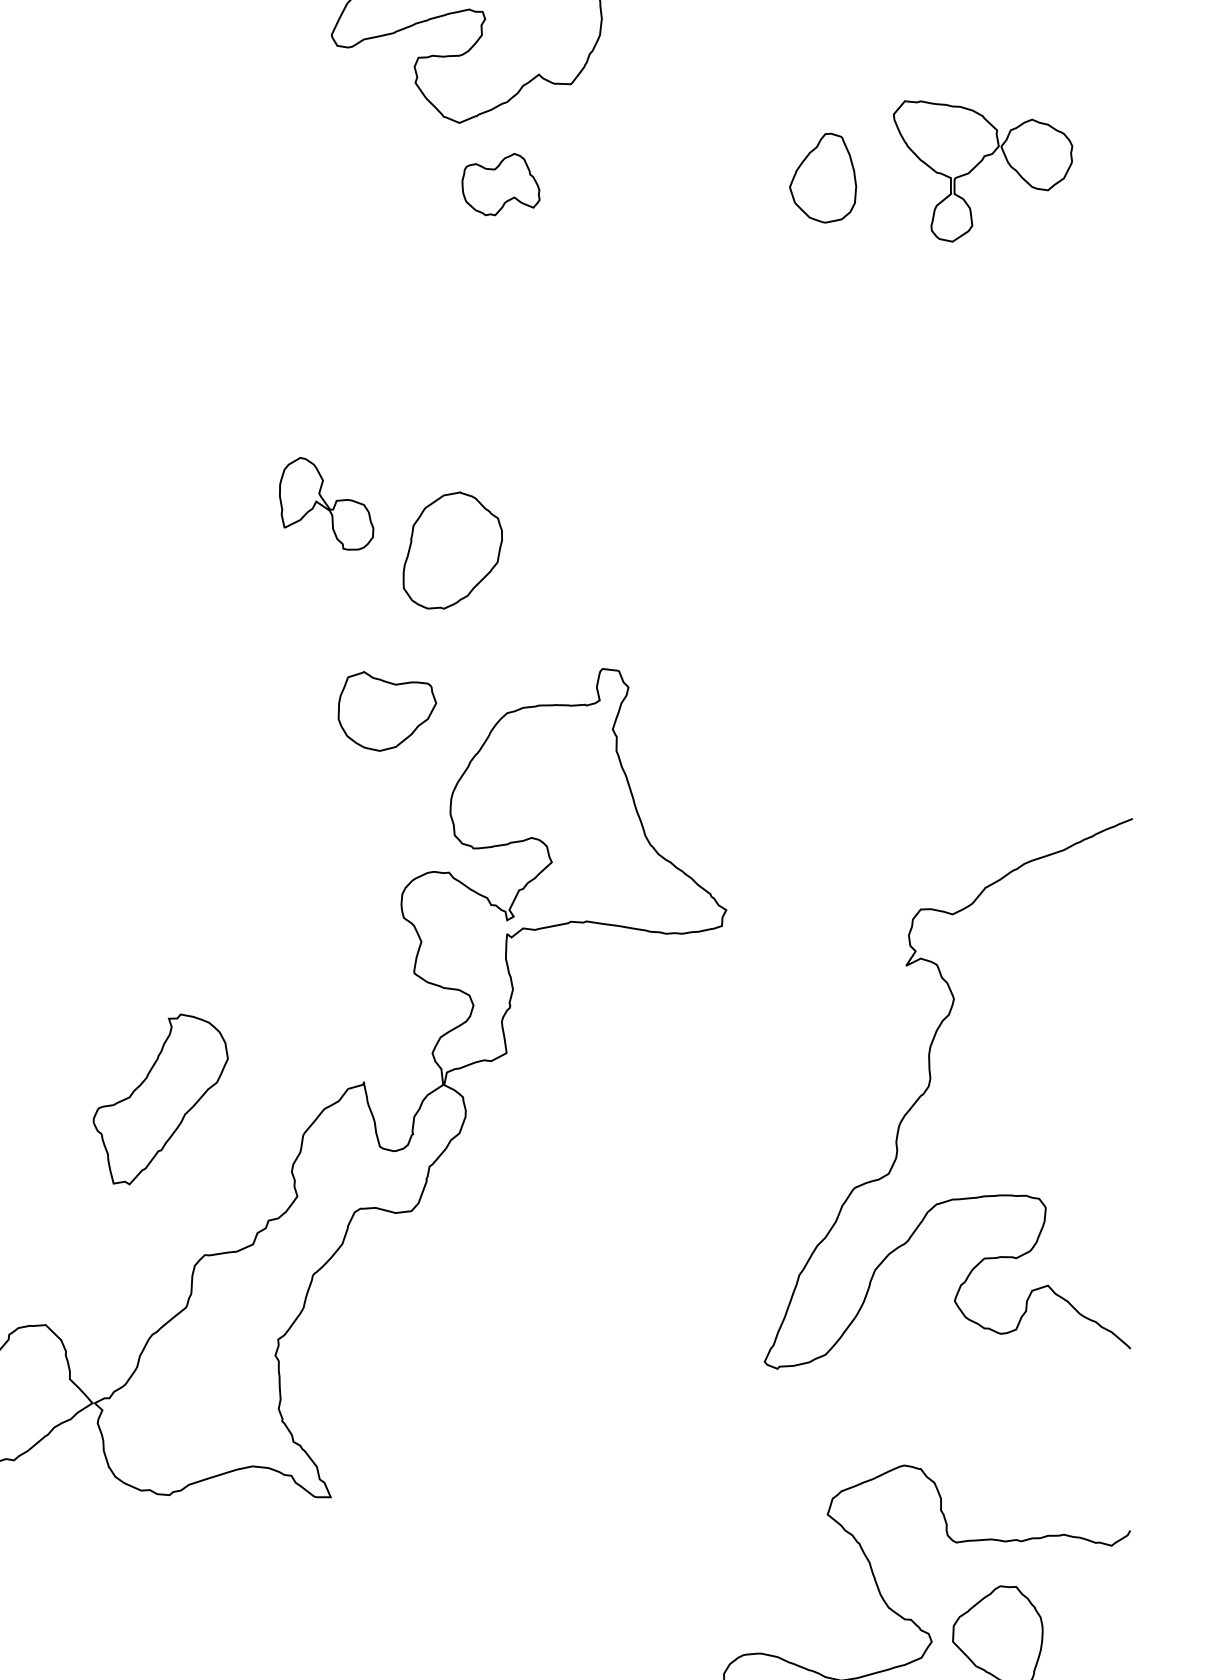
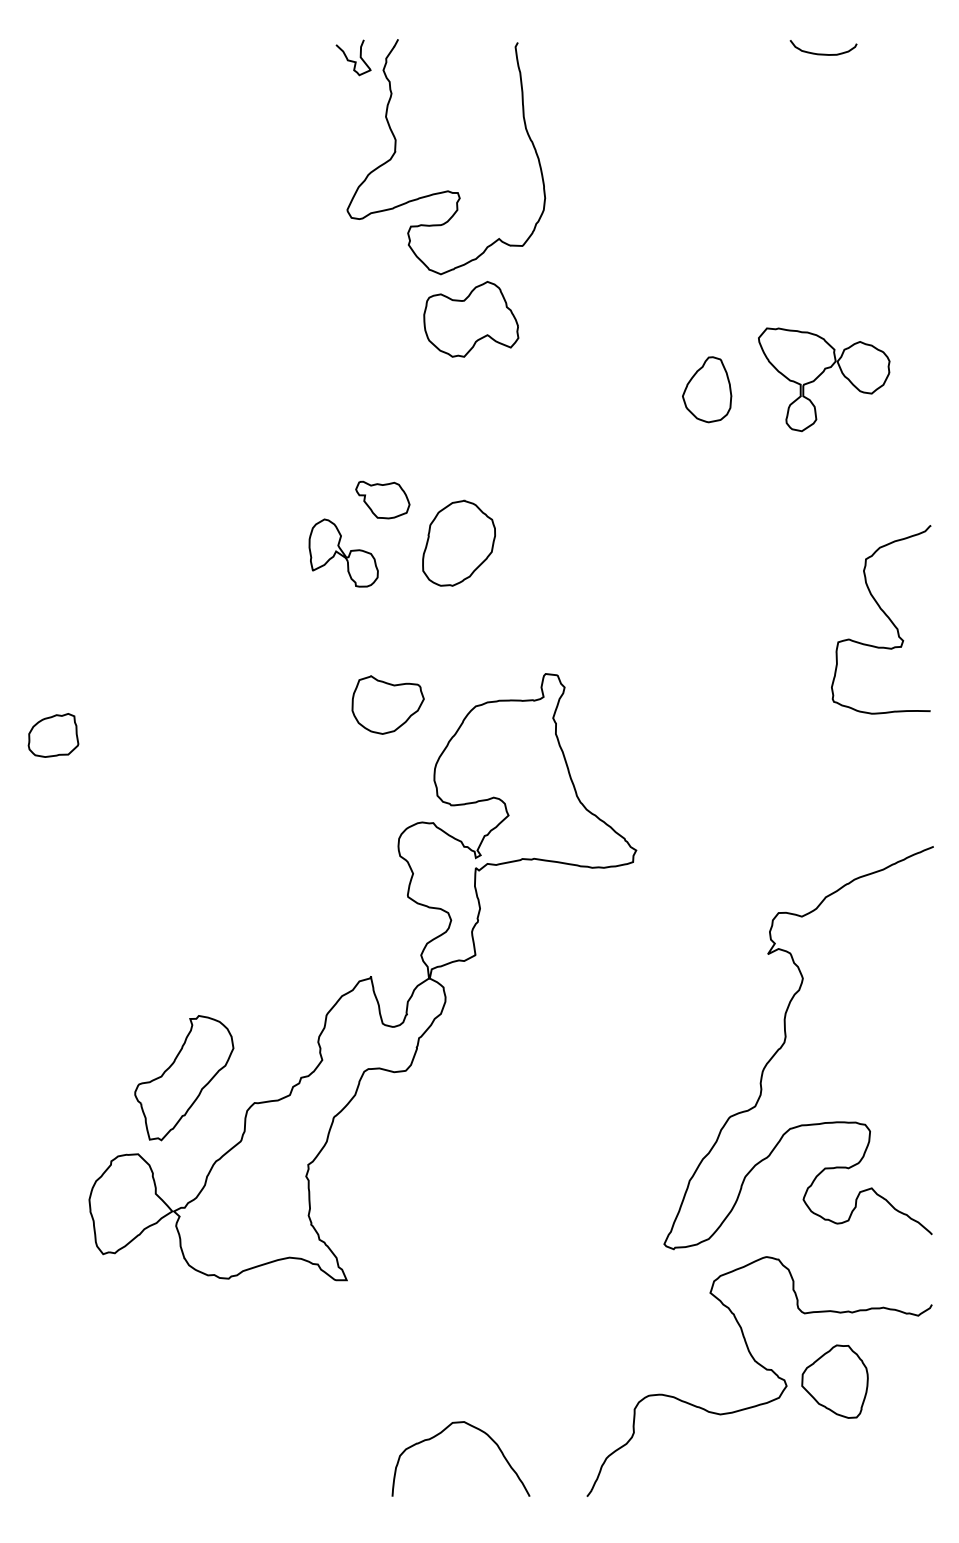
part: (983, 171) -> (824, 379), moved
part: (823, 177) -> (707, 389), moved
part: (501, 184) -> (471, 319), size x1.67
part: (379, 430) -> (382, 499), added
part: (452, 549) -> (458, 542), moved
curve: (1066, 589) -> (885, 615), added
curve: (930, 1086) -> (785, 1042), moved
part: (161, 1100) -> (184, 1078), moved

